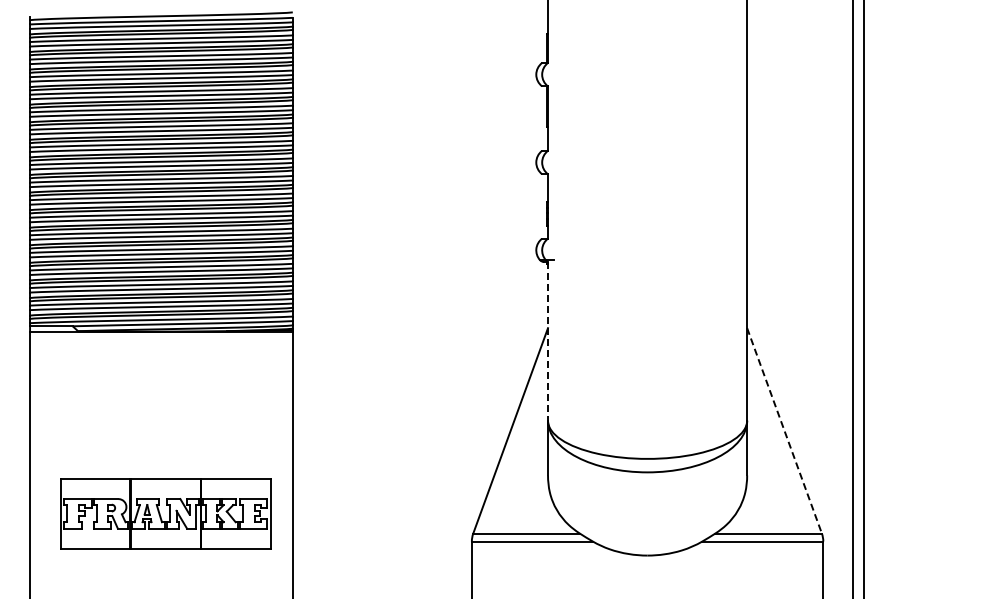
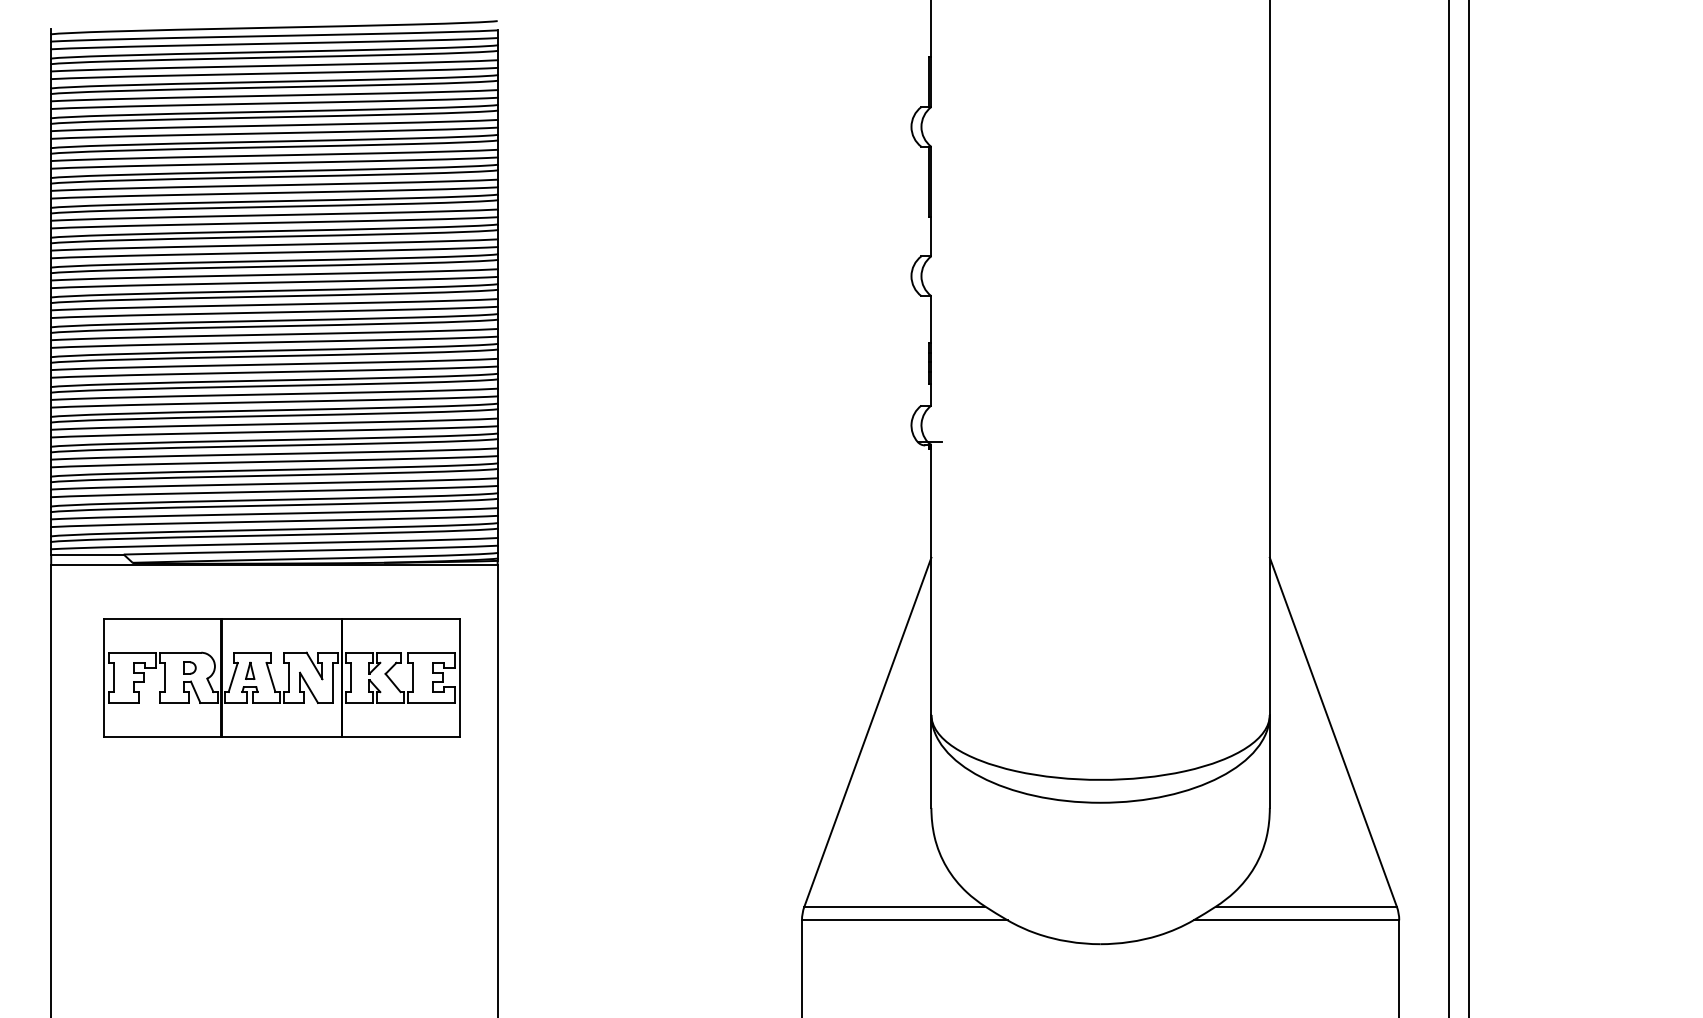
line: (548, 341) -> (932, 580), dashed -> solid
line: (784, 431) -> (1333, 733), dashed -> solid
part: (165, 513) -> (281, 677), moved

